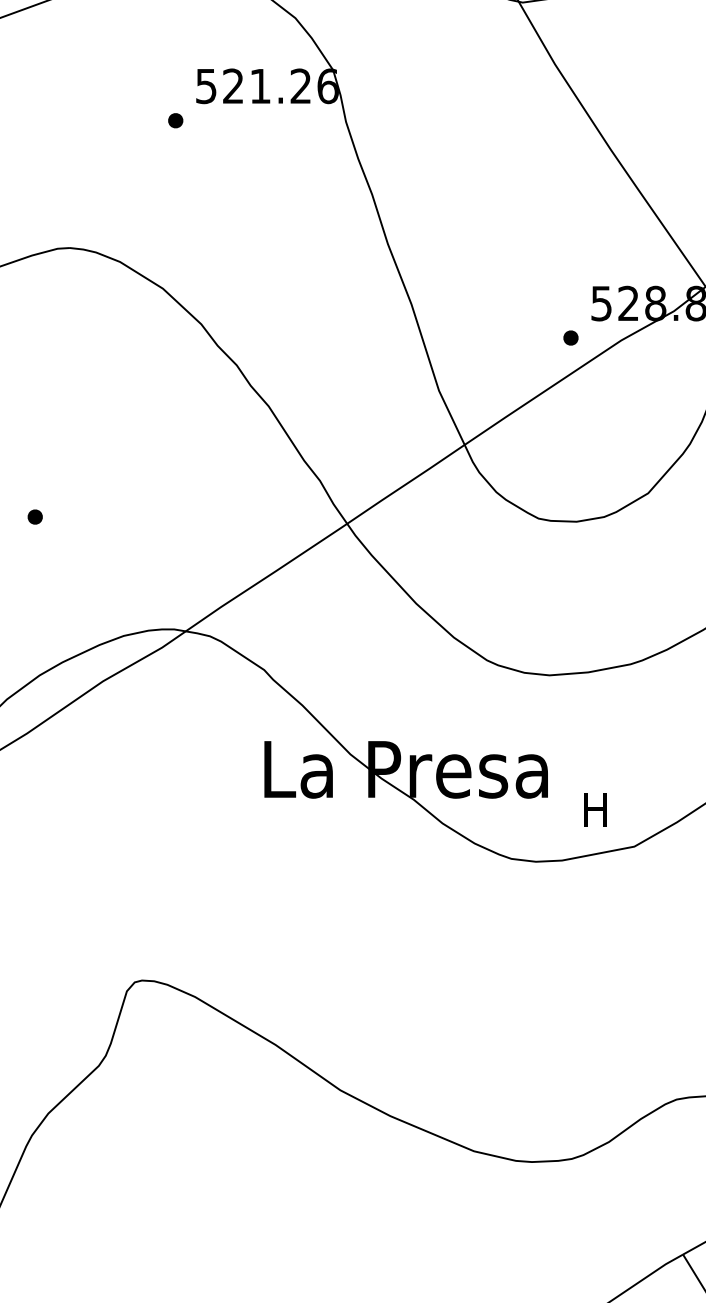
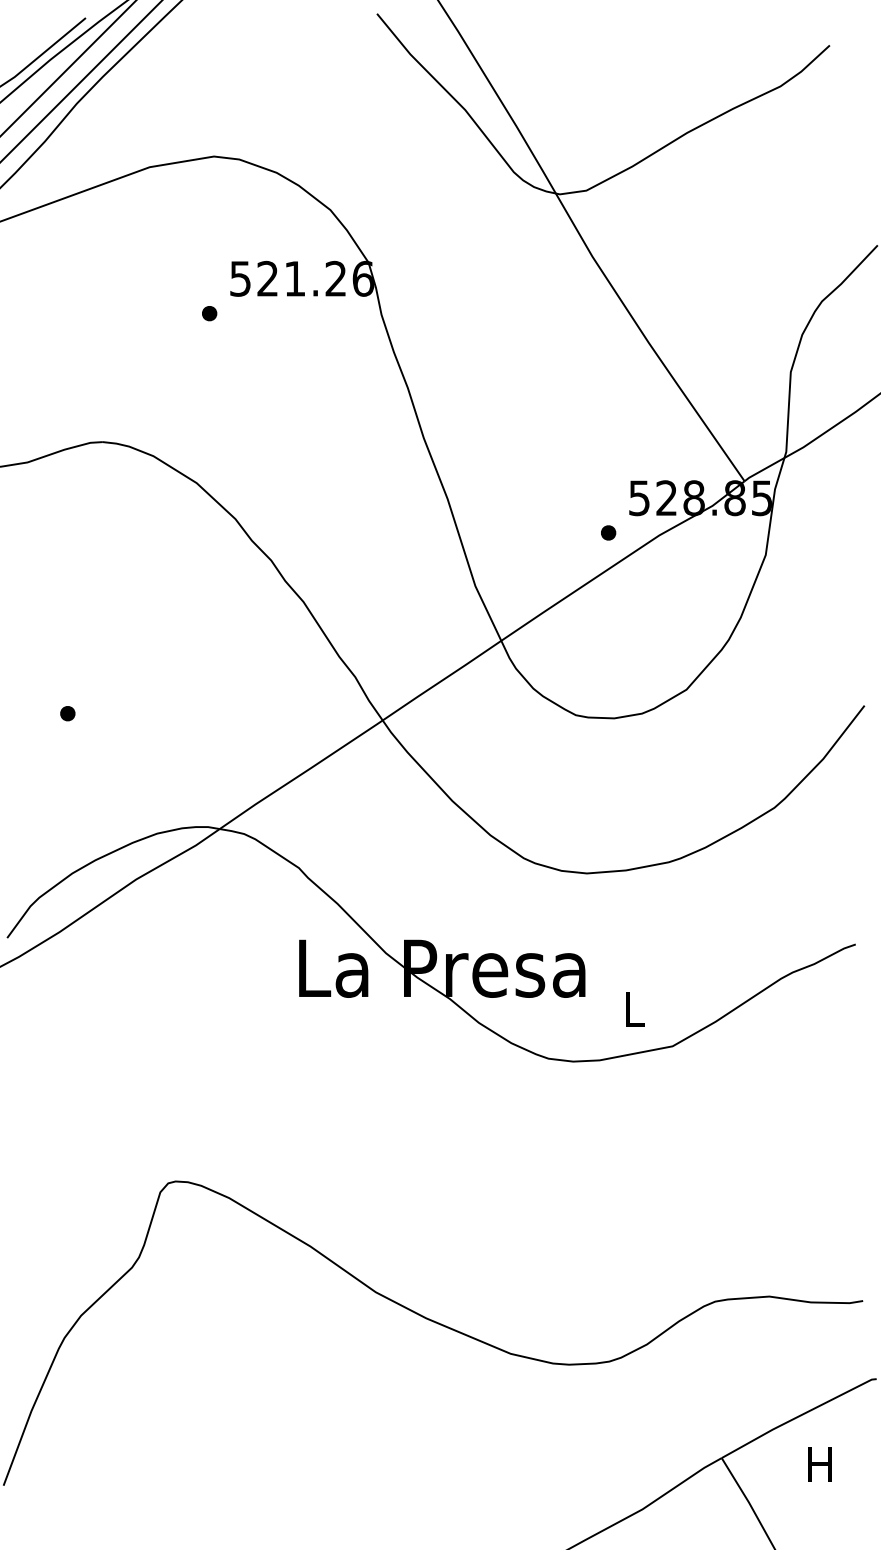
text: (595, 810) -> (633, 1009), H -> L

